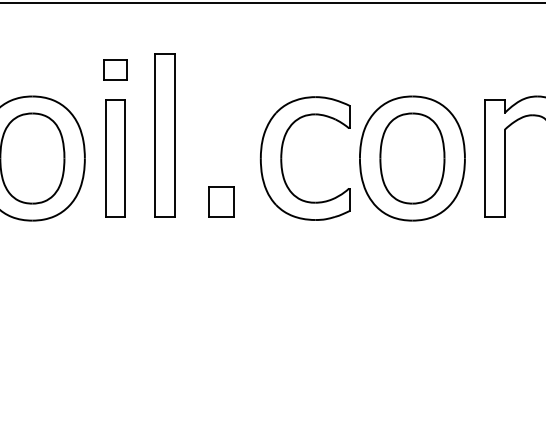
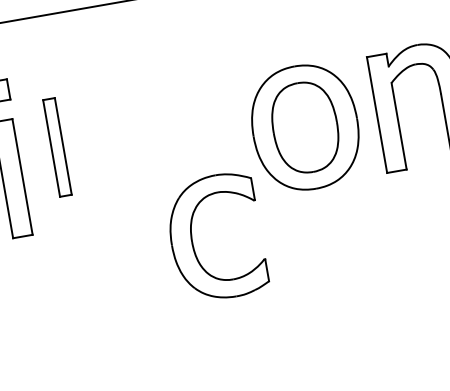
part: (164, 135) -> (57, 147), size x0.6
part: (282, 158) -> (193, 241), moved
part: (221, 201) -> (124, 202), removed

